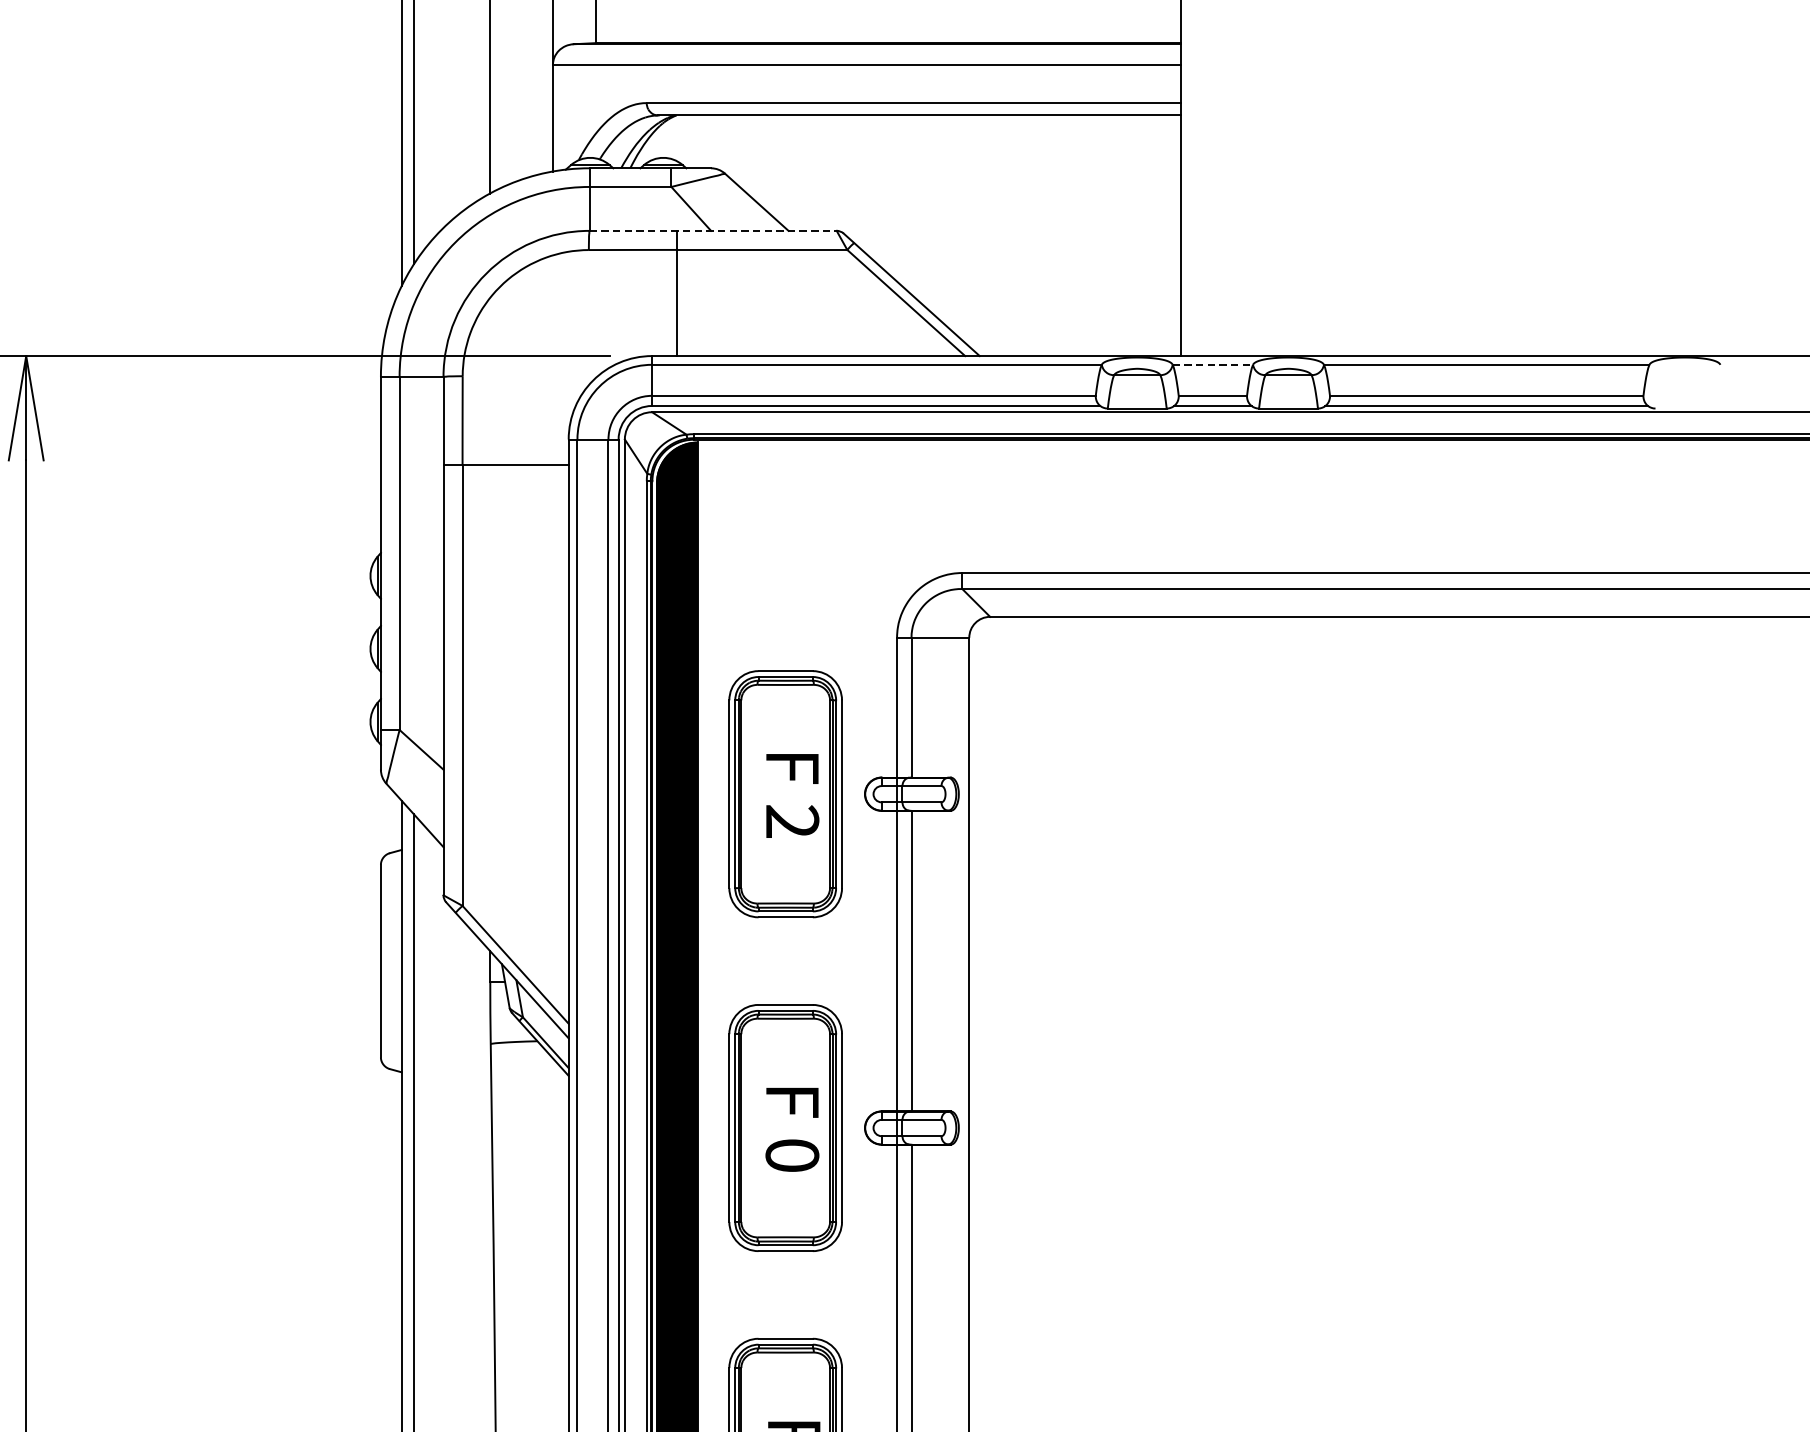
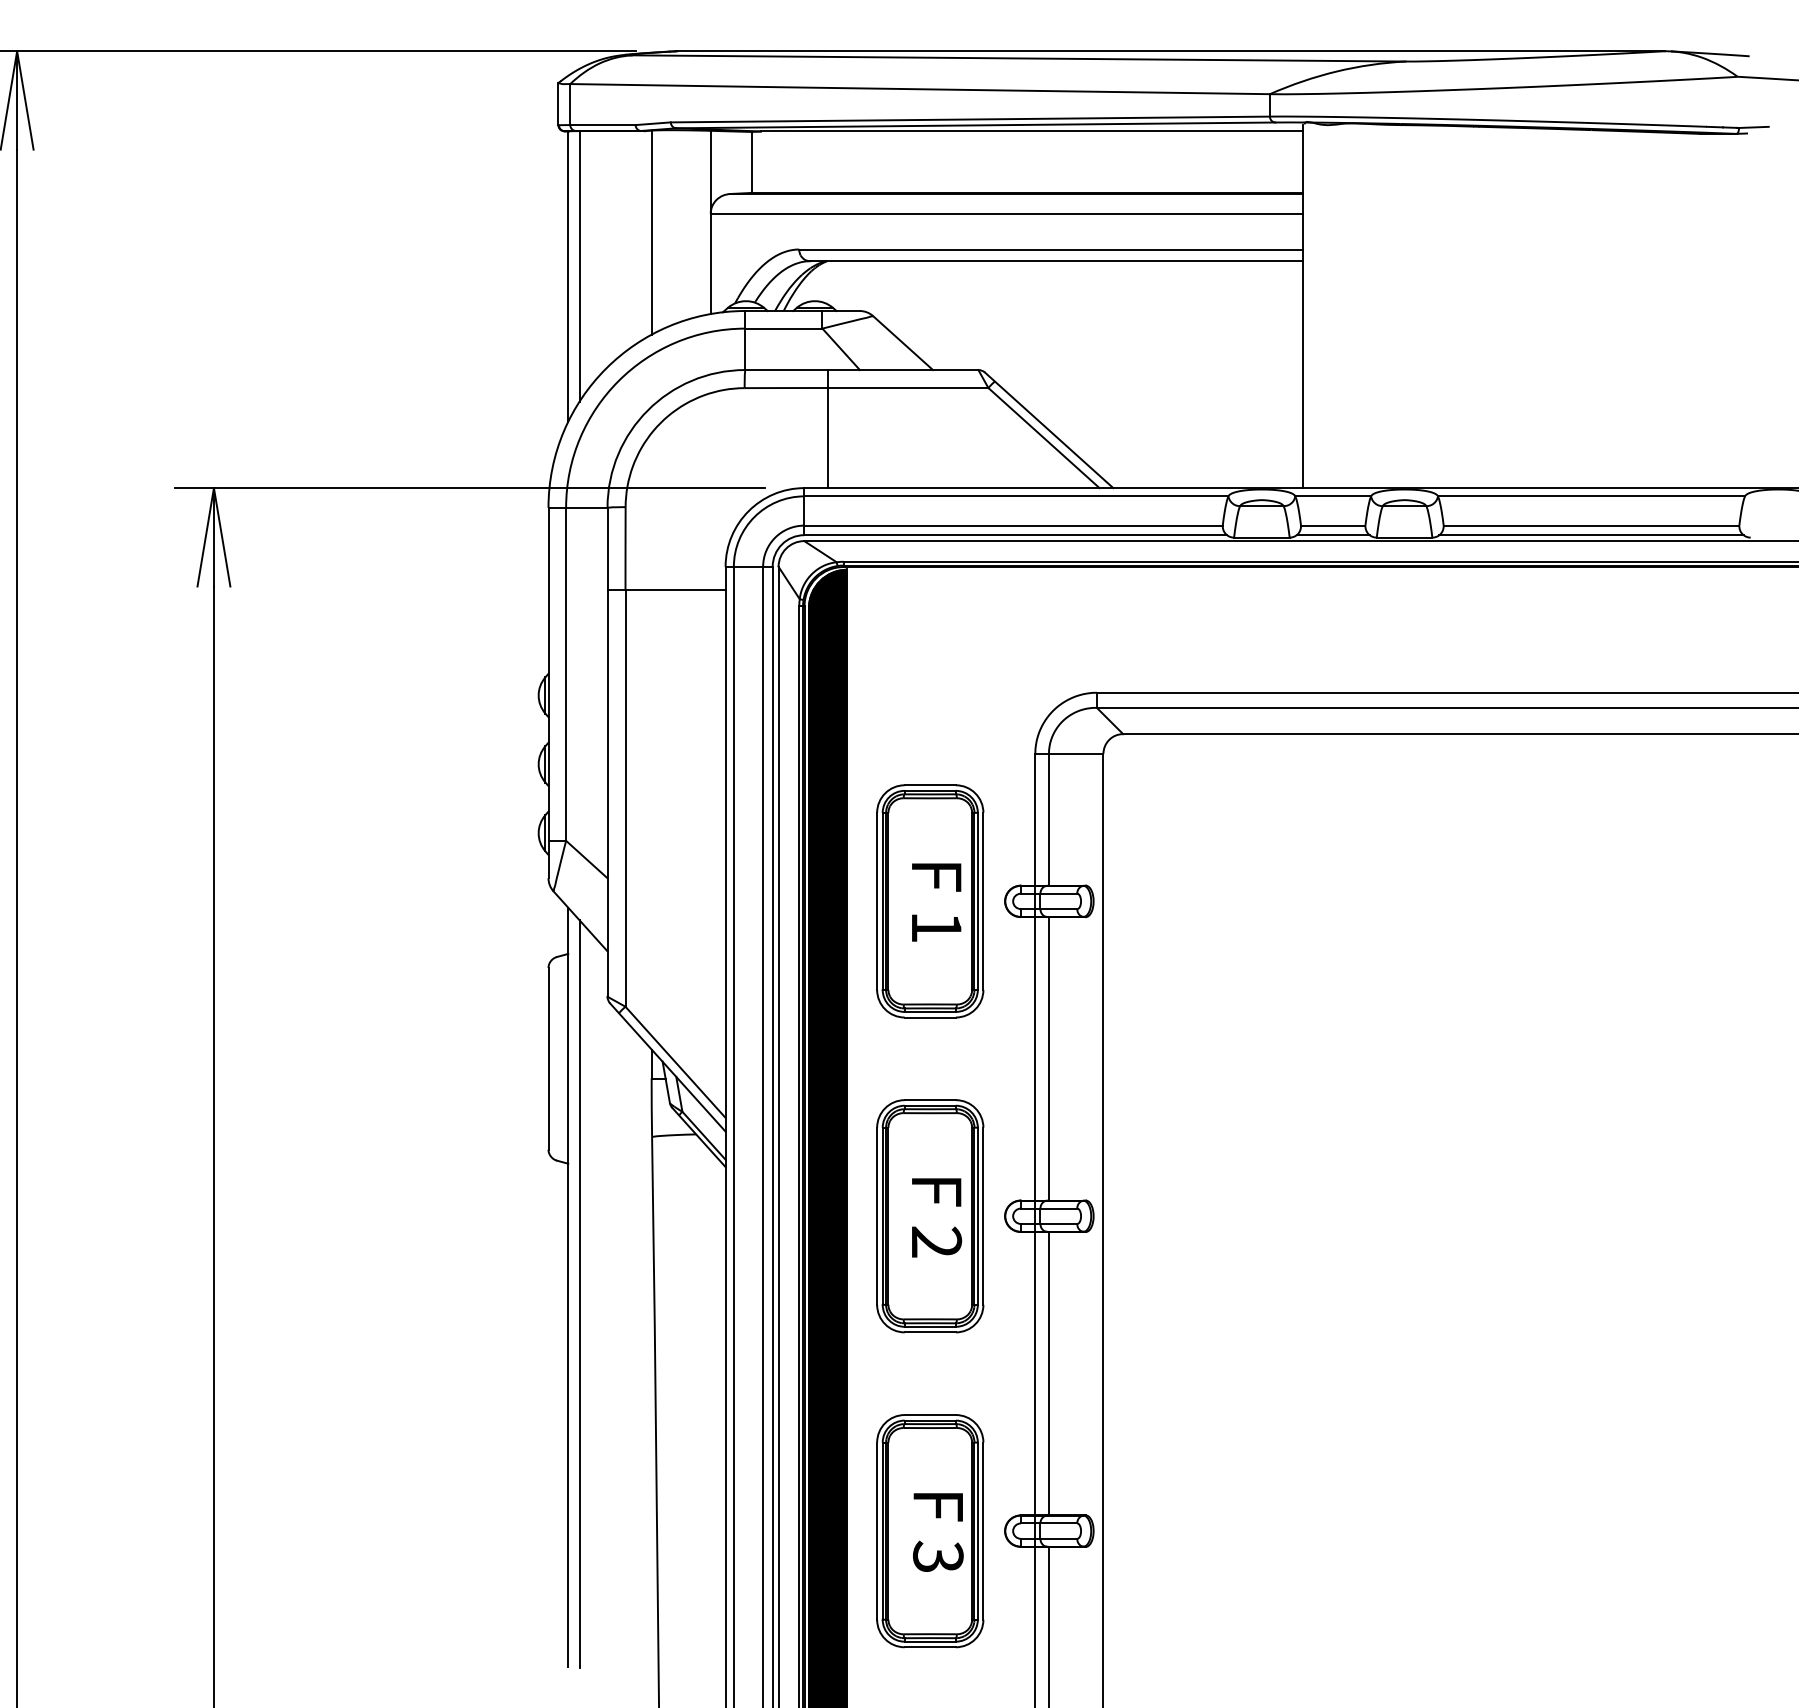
line: (712, 231) -> (861, 370), dashed -> solid
line: (1213, 364) -> (1333, 496), dashed -> solid
text: (793, 820) -> (937, 926), 2 -> 1
text: (792, 1154) -> (936, 1241), 0 -> 2

